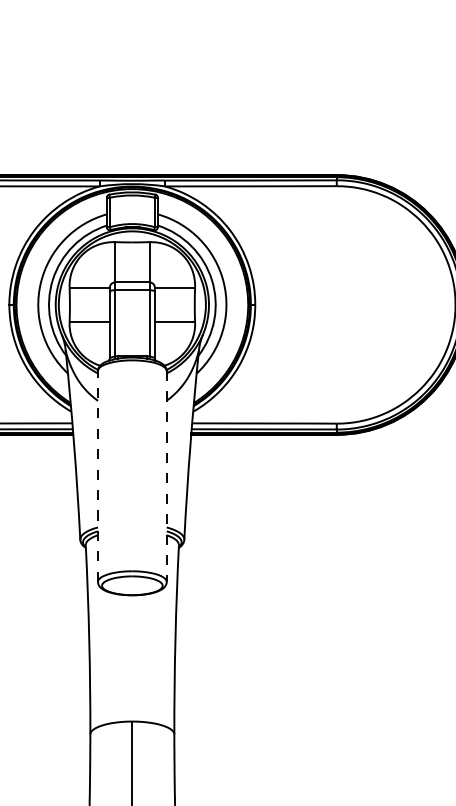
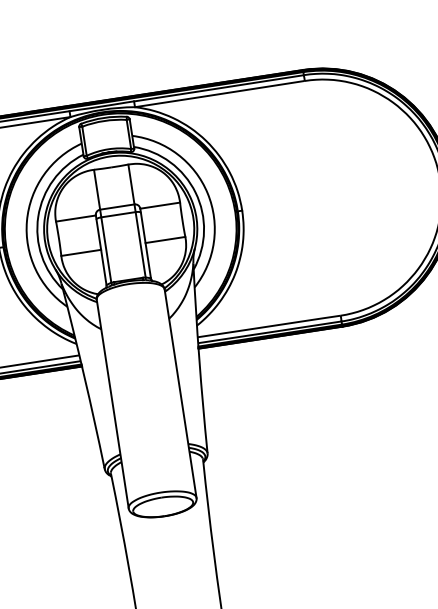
line: (98, 475) -> (113, 402), dashed -> solid
line: (166, 476) -> (180, 393), dashed -> solid

